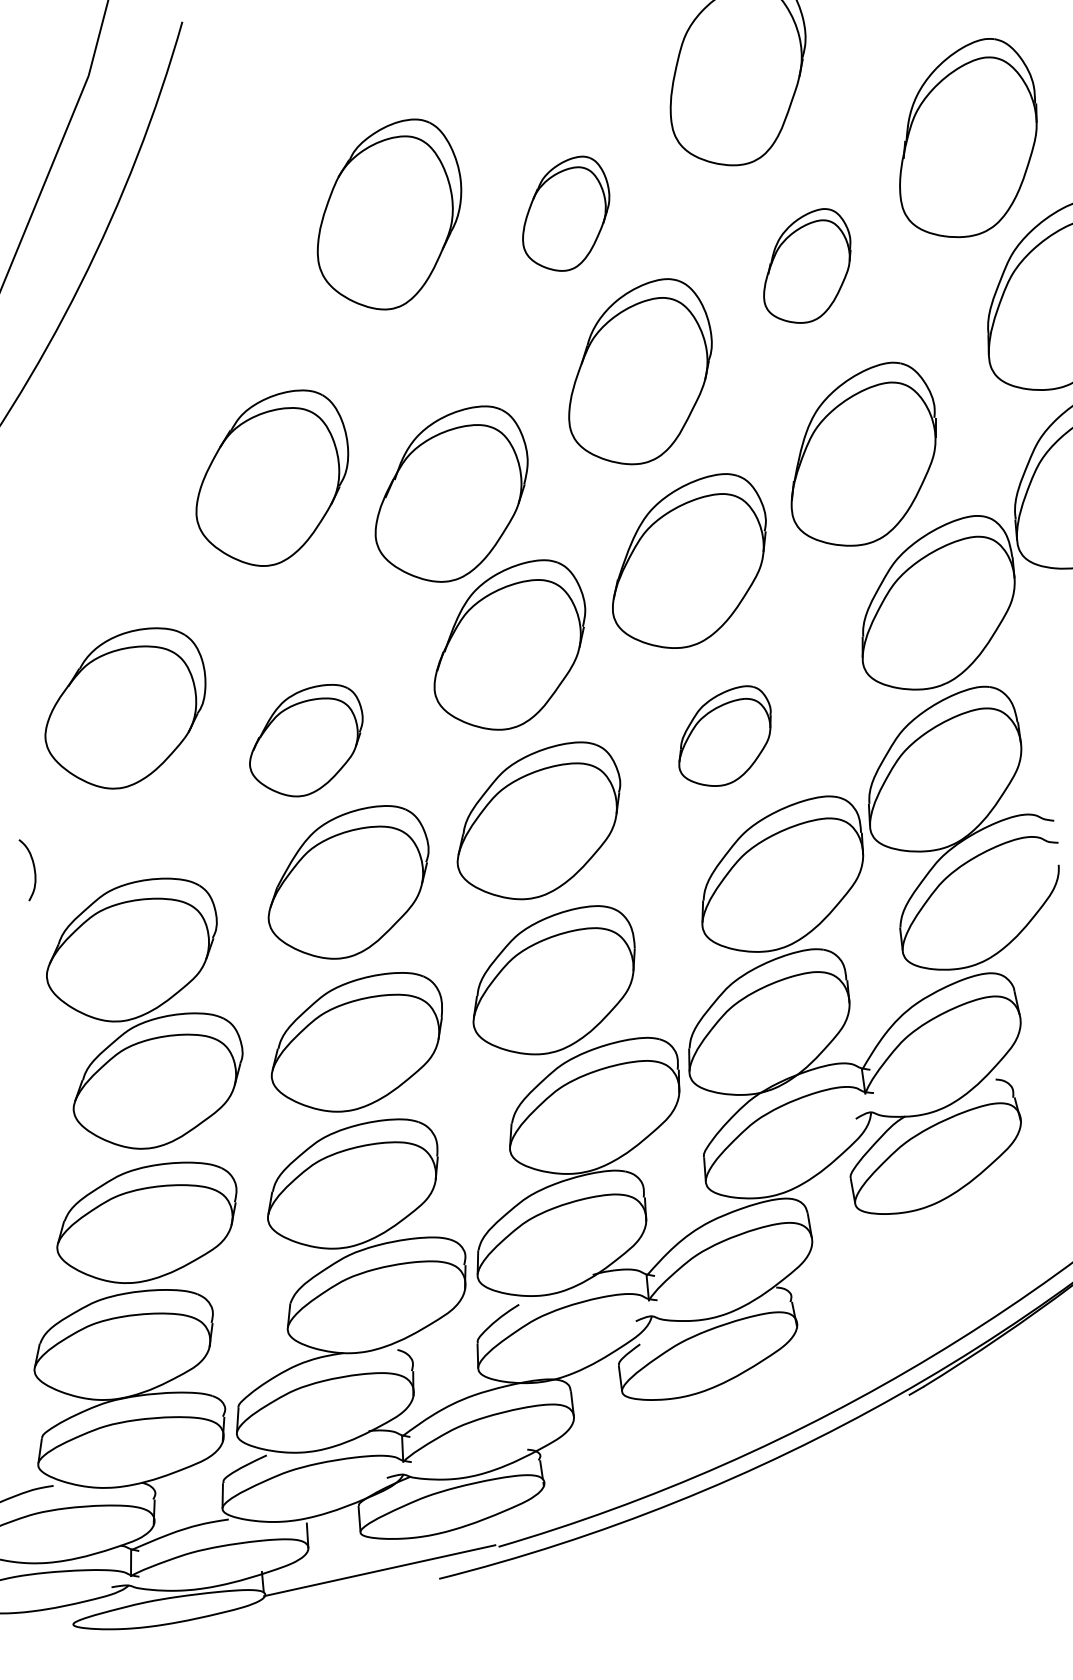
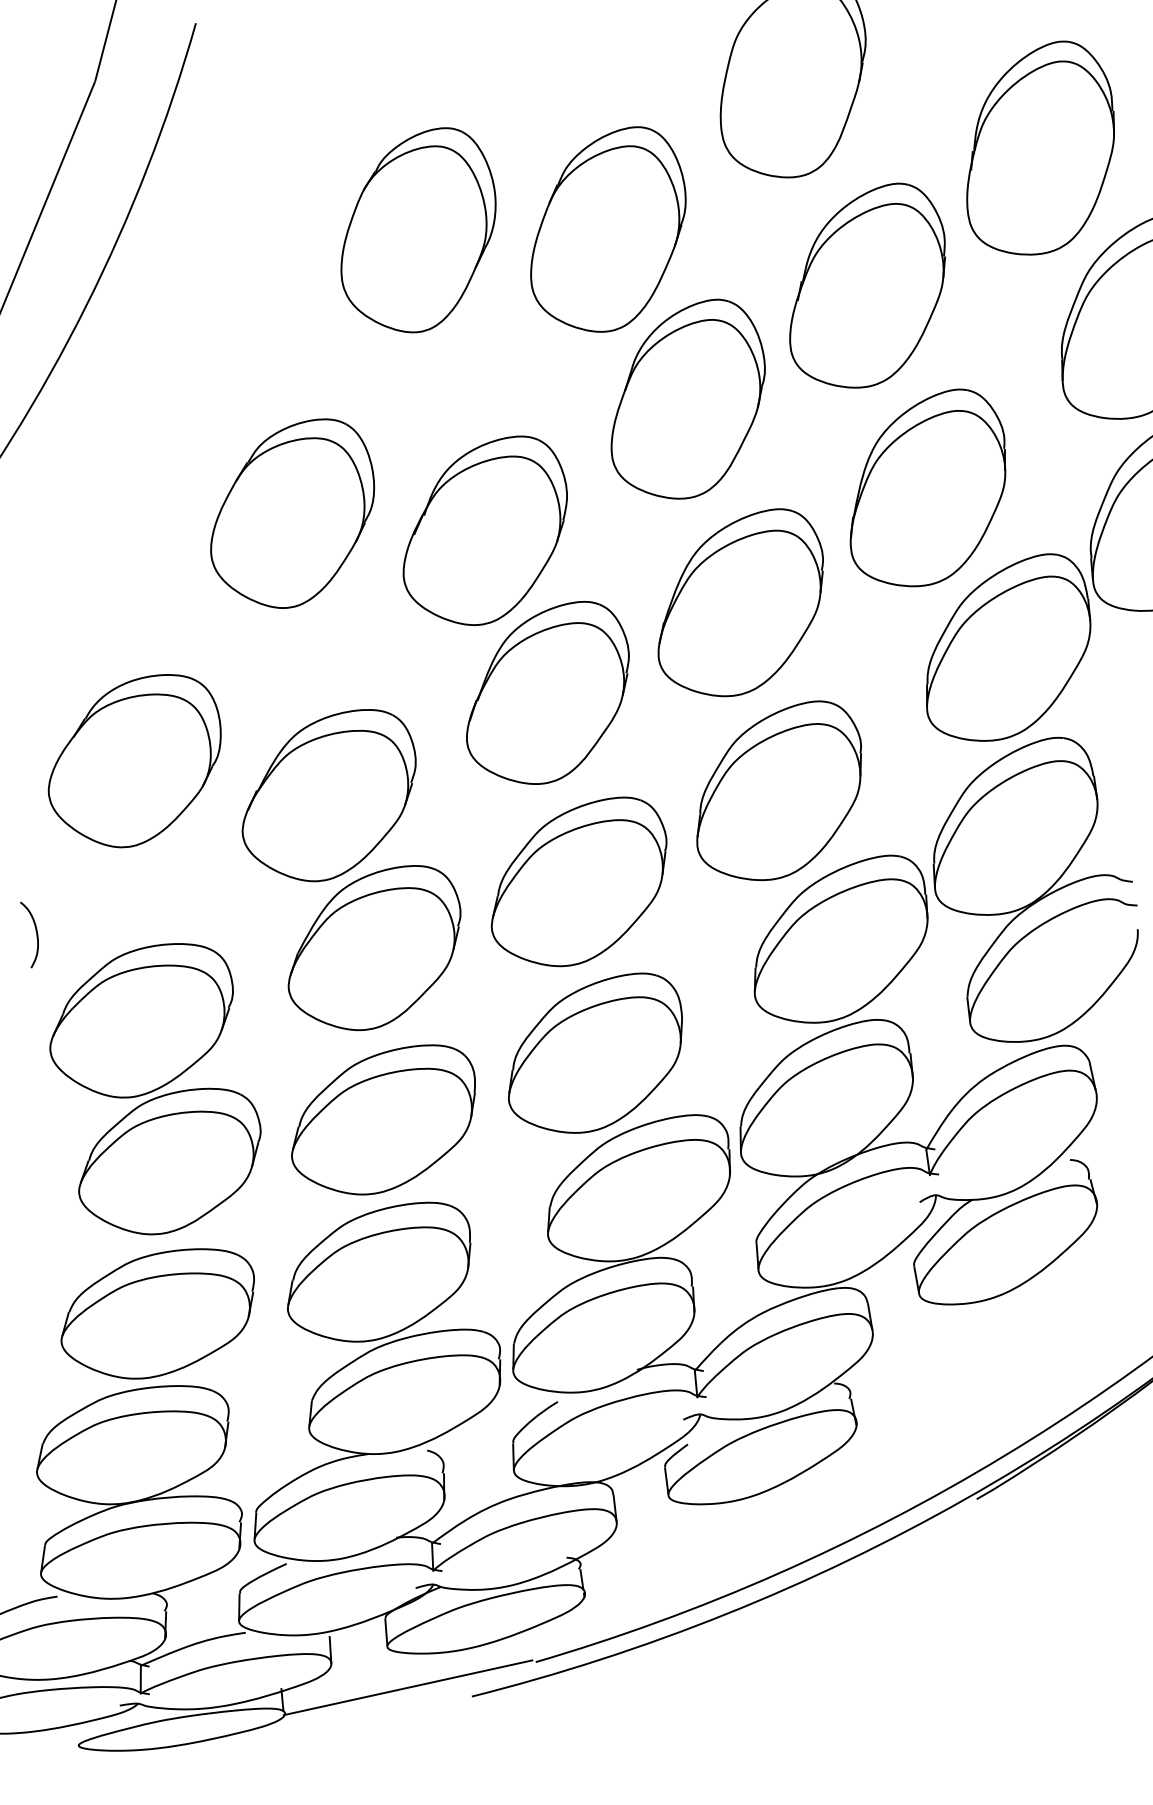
part: (566, 213) -> (608, 229), size x1.67
part: (807, 265) -> (867, 285), size x1.67
part: (724, 735) -> (778, 790), size x1.67
part: (305, 740) -> (328, 795), size x1.43

